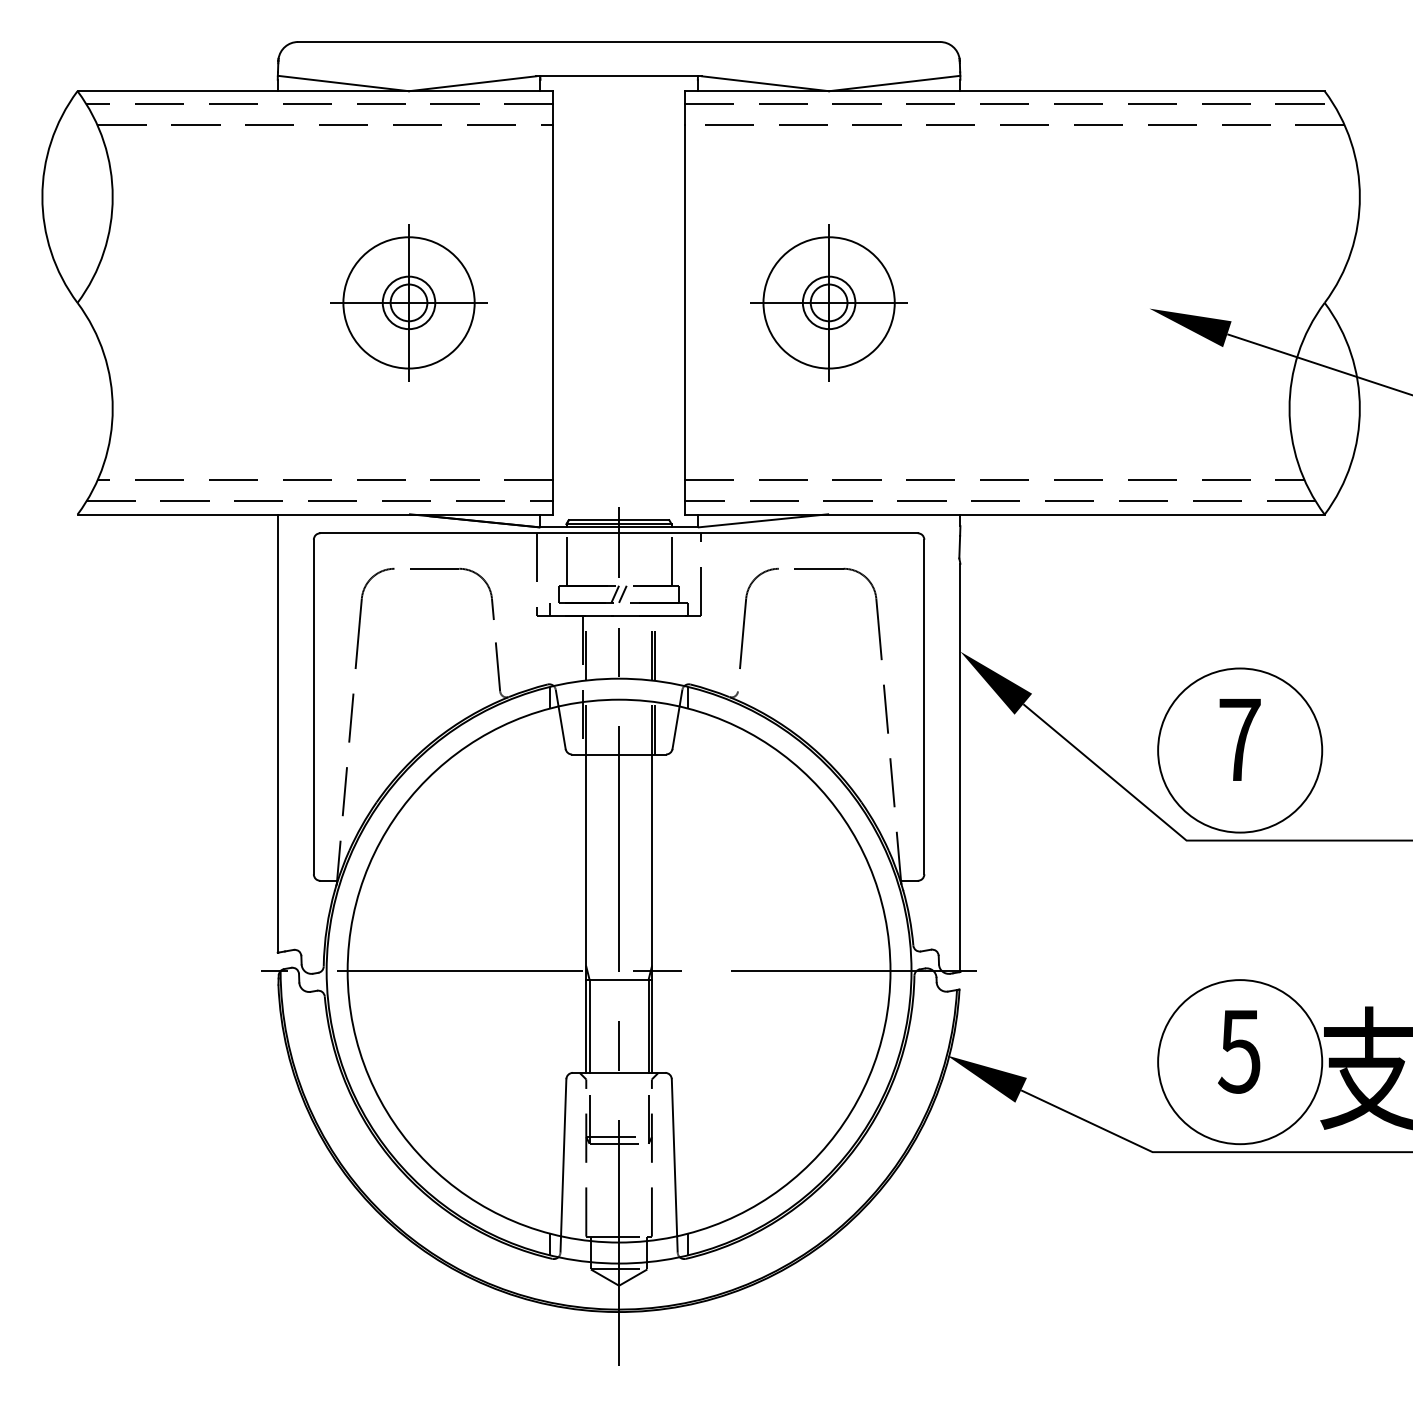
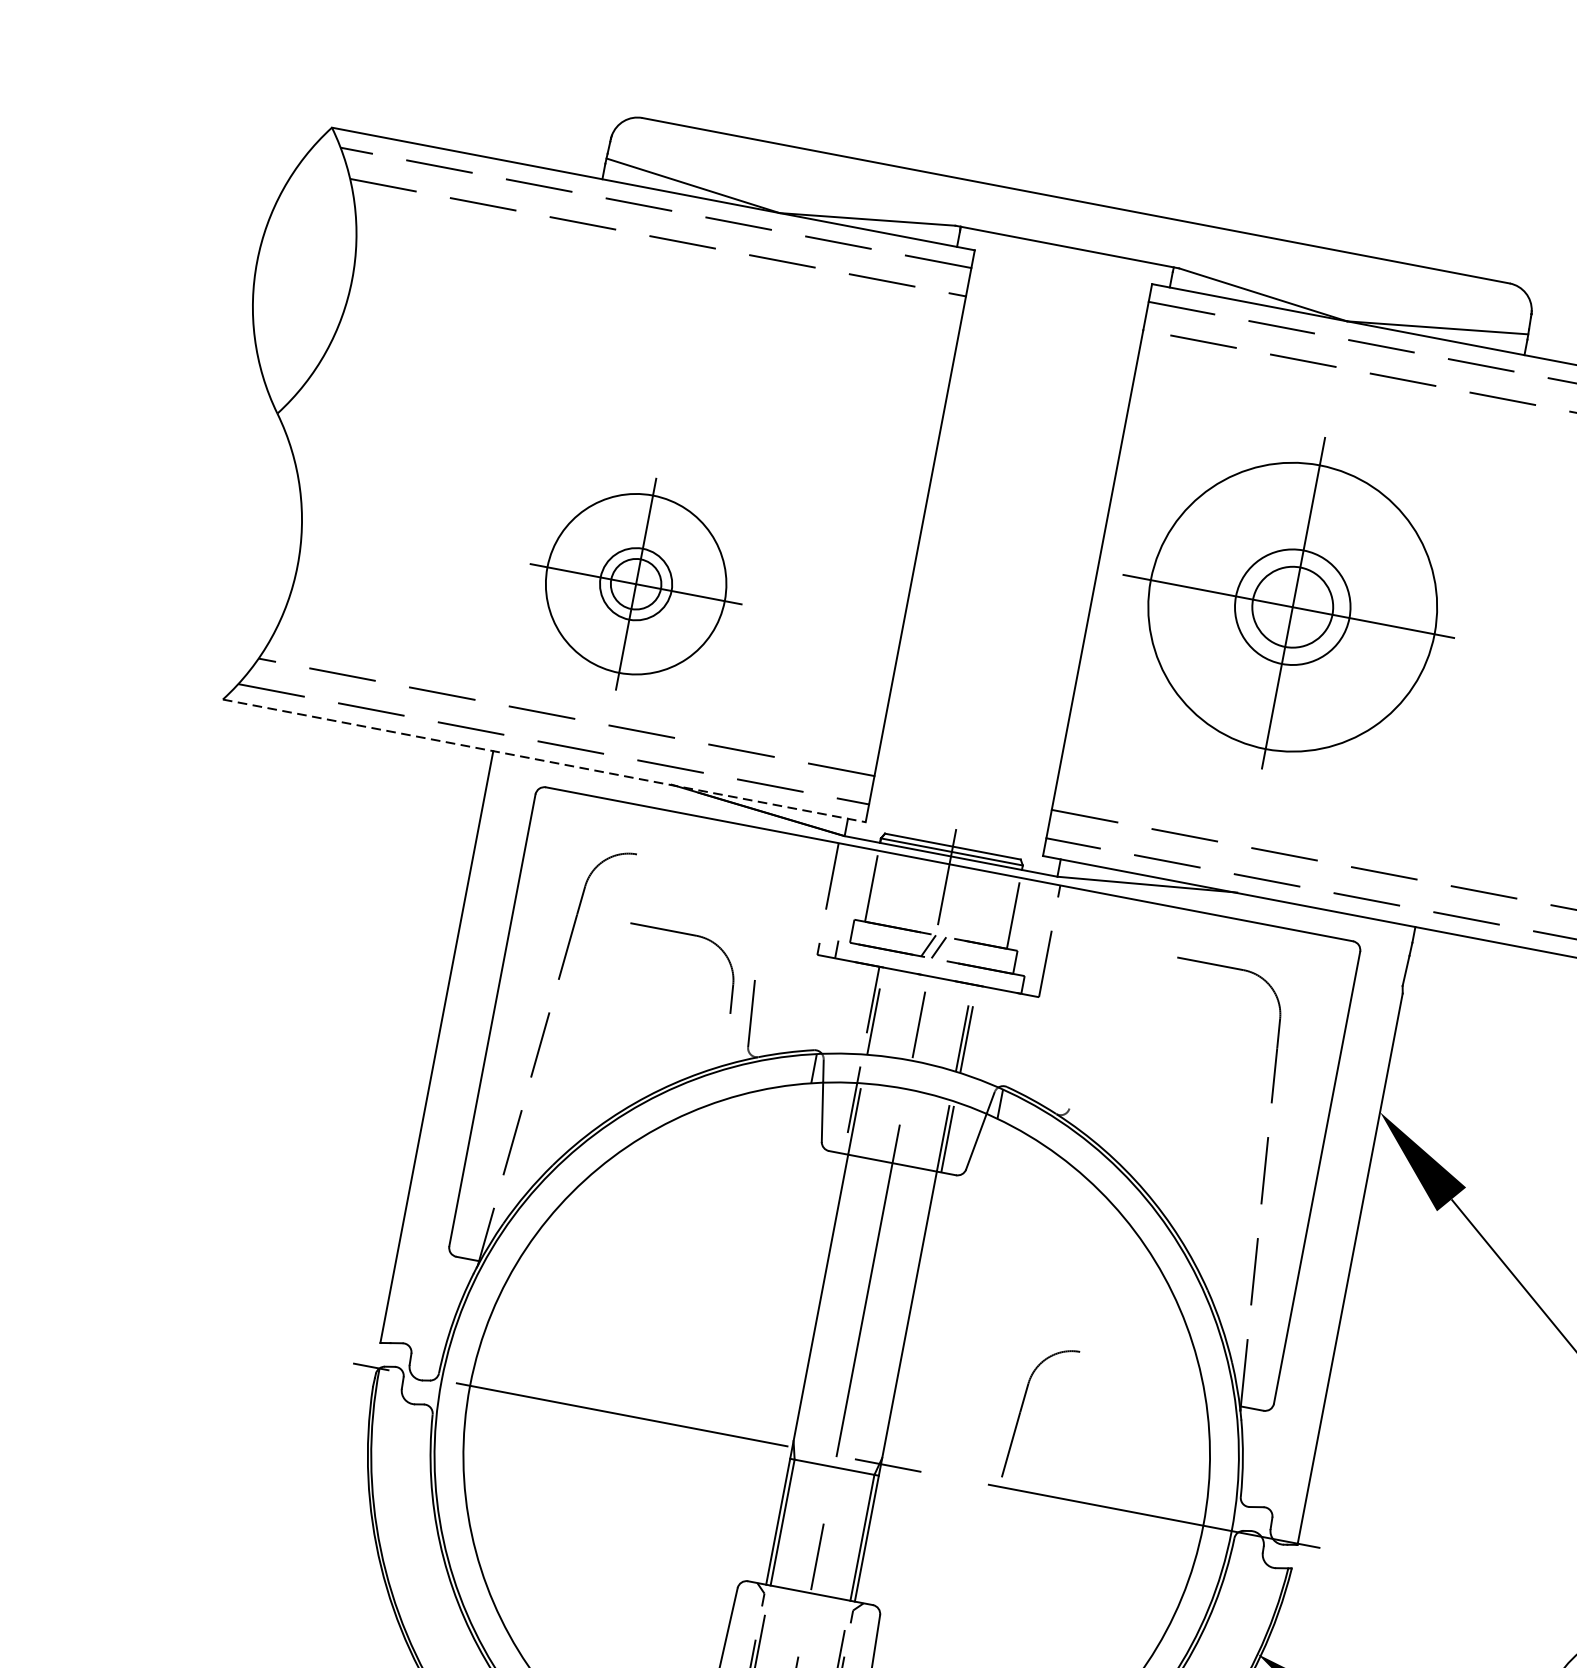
part: (408, 302) -> (635, 583), moved
part: (828, 302) -> (1291, 606), size x1.6
line: (315, 514) -> (544, 760), solid -> dashed
part: (452, 569) -> (687, 935), moved
part: (745, 617) -> (1022, 1409), moved

